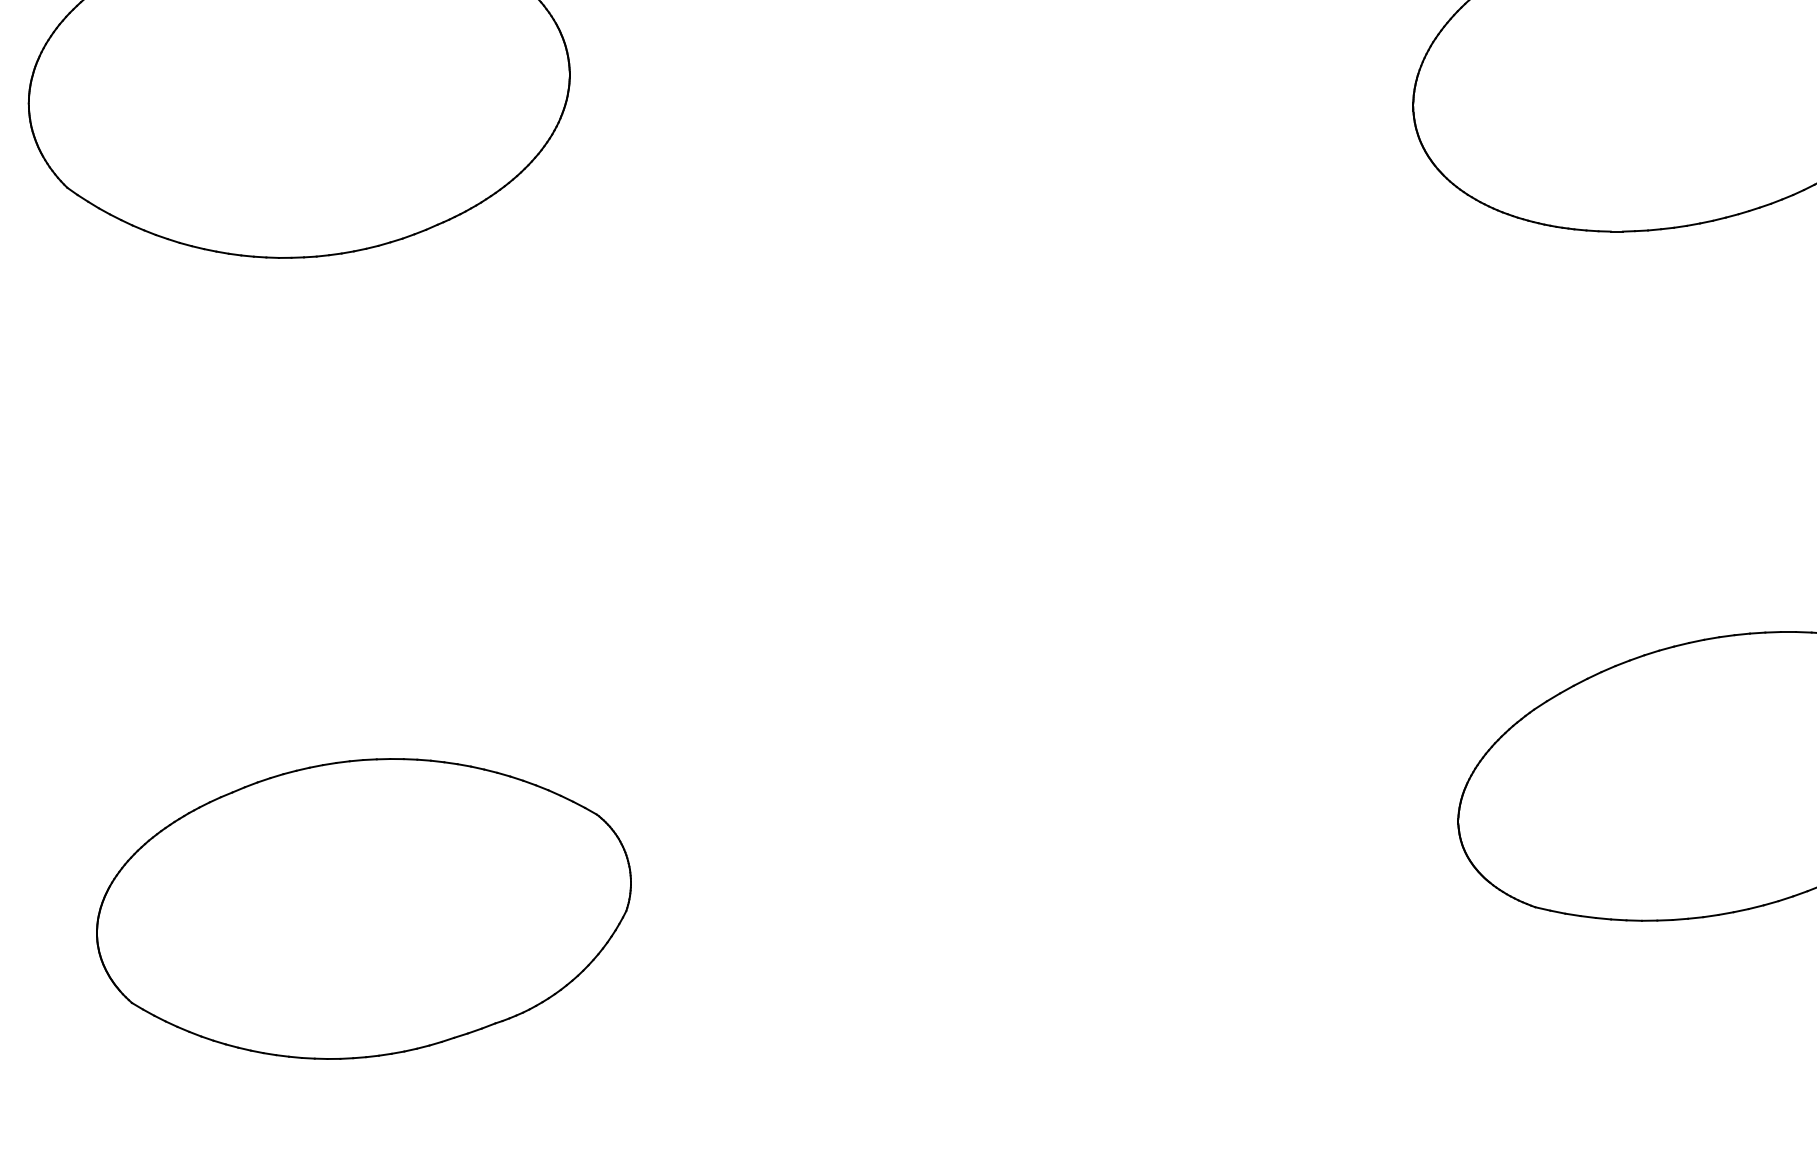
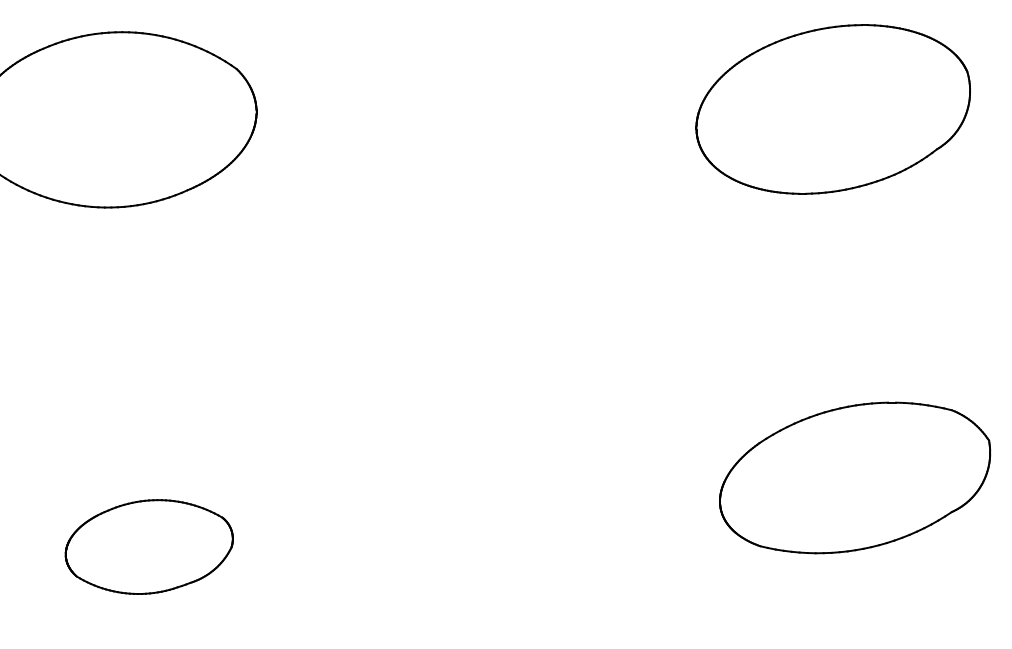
part: (364, 907) -> (149, 546), size x0.6

